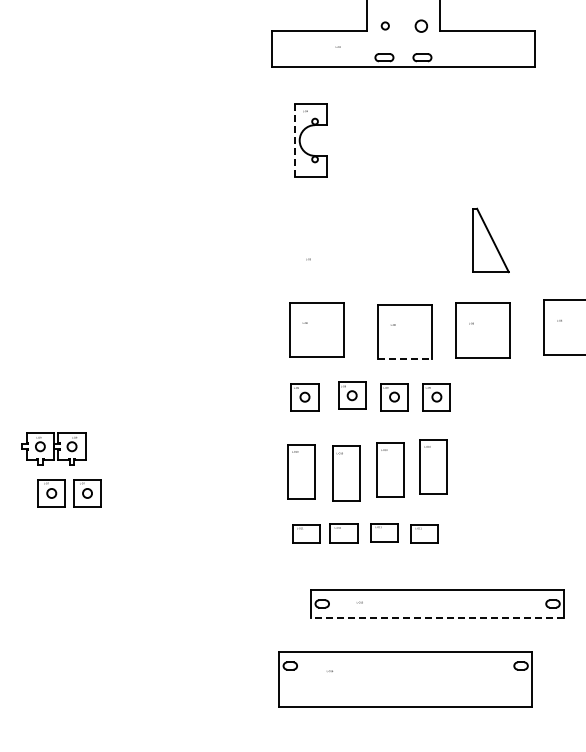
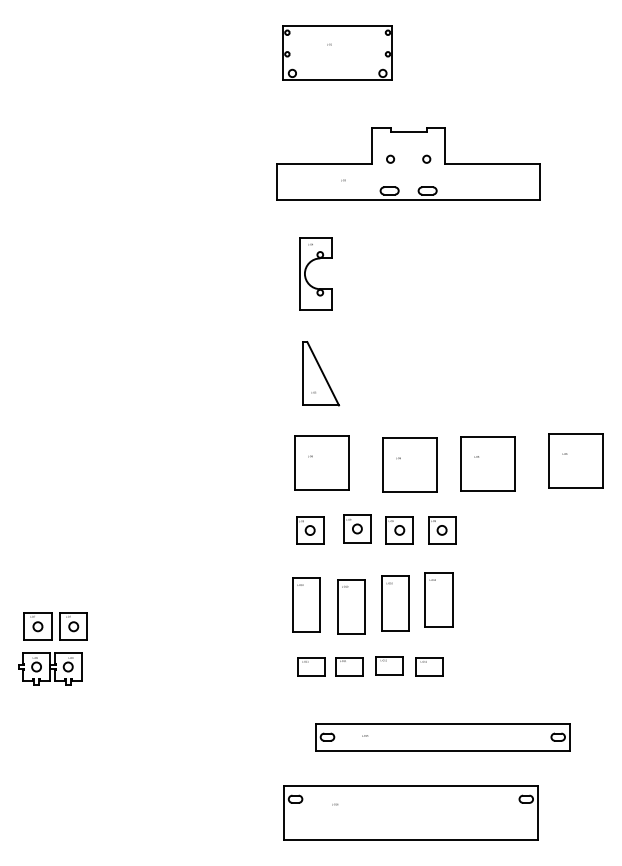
circle: (421, 25) -> (426, 158), size x0.62
line: (295, 140) -> (300, 273), dashed -> solid
part: (491, 240) -> (321, 373), moved
line: (405, 359) -> (410, 492), dashed -> solid
part: (54, 448) -> (50, 668), moved
part: (69, 493) -> (55, 626), moved
line: (437, 617) -> (442, 750), dashed -> solid

